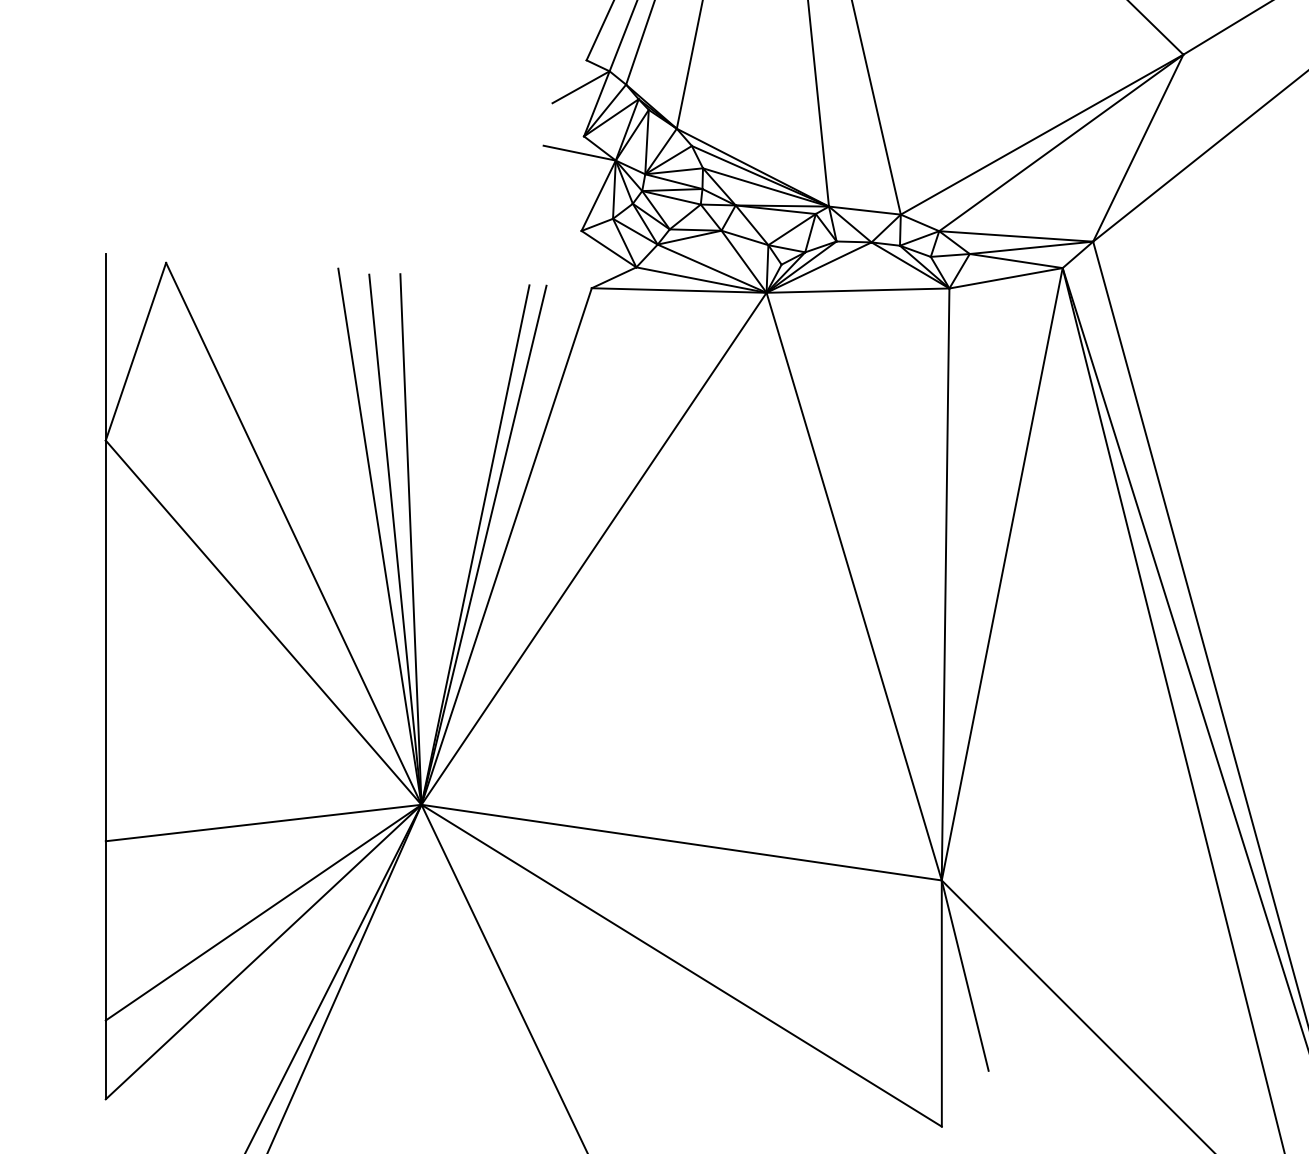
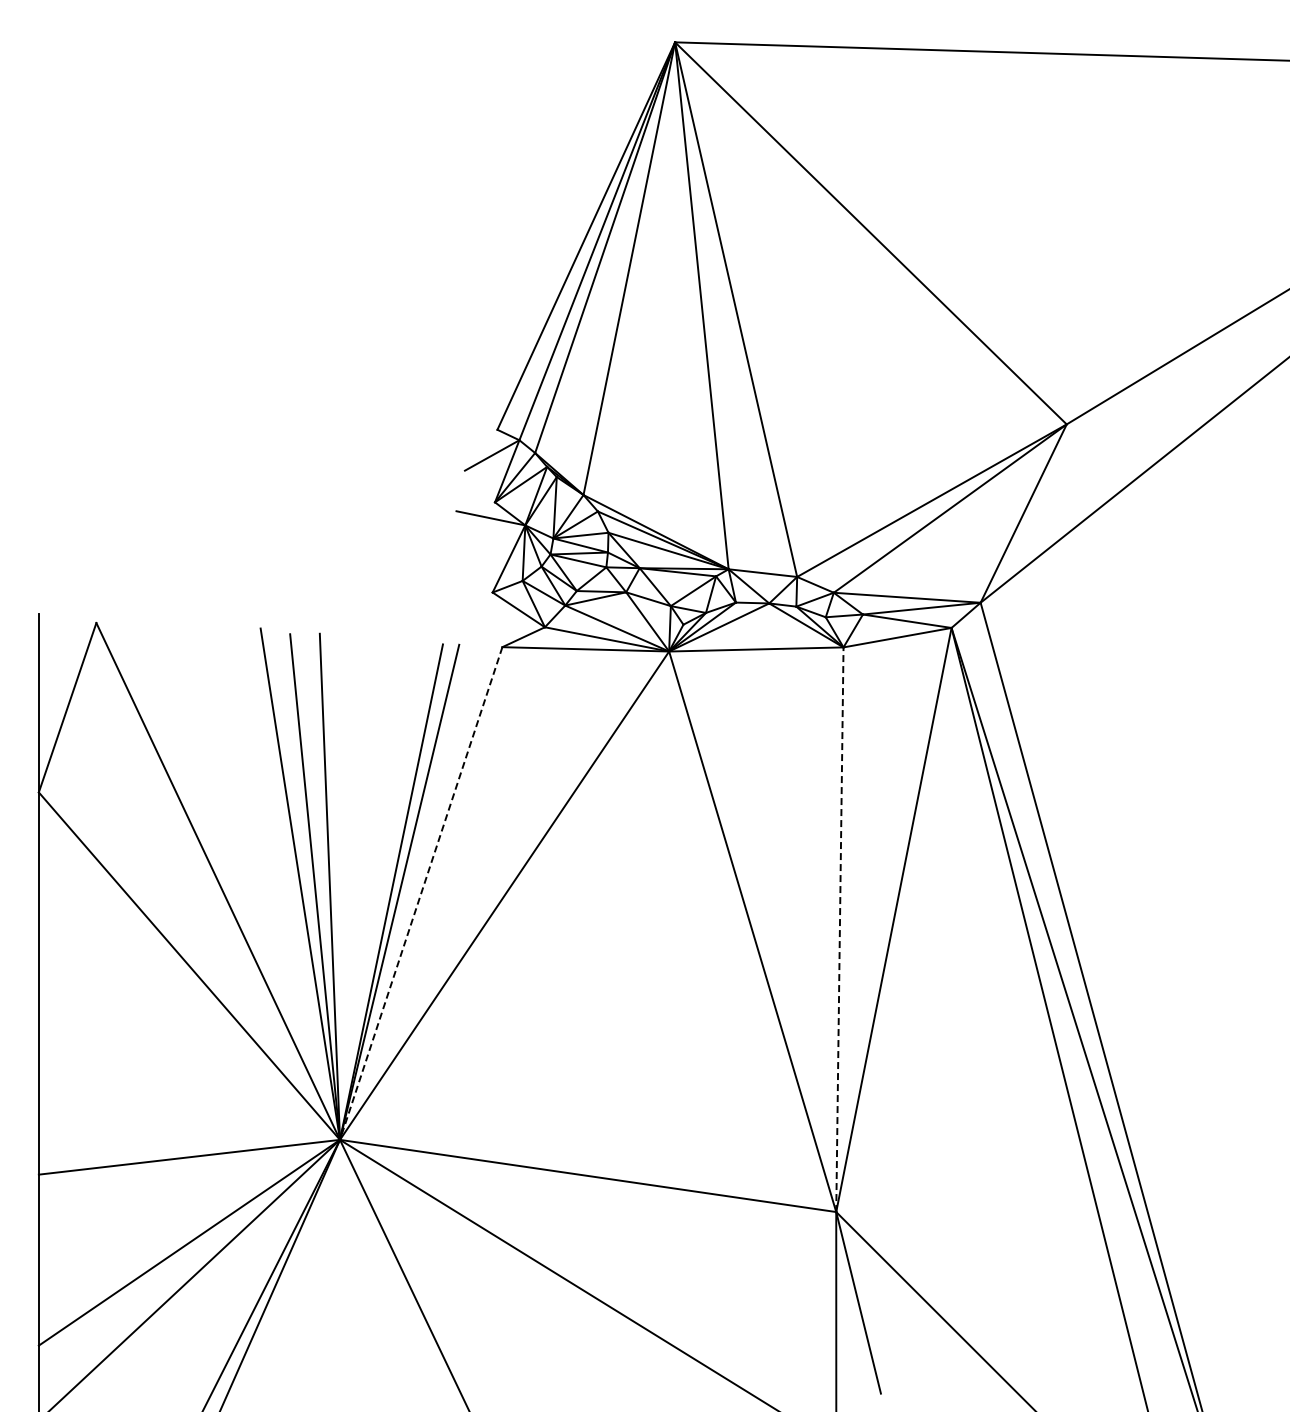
line: (506, 547) -> (421, 894), solid -> dashed
line: (945, 584) -> (839, 929), solid -> dashed

